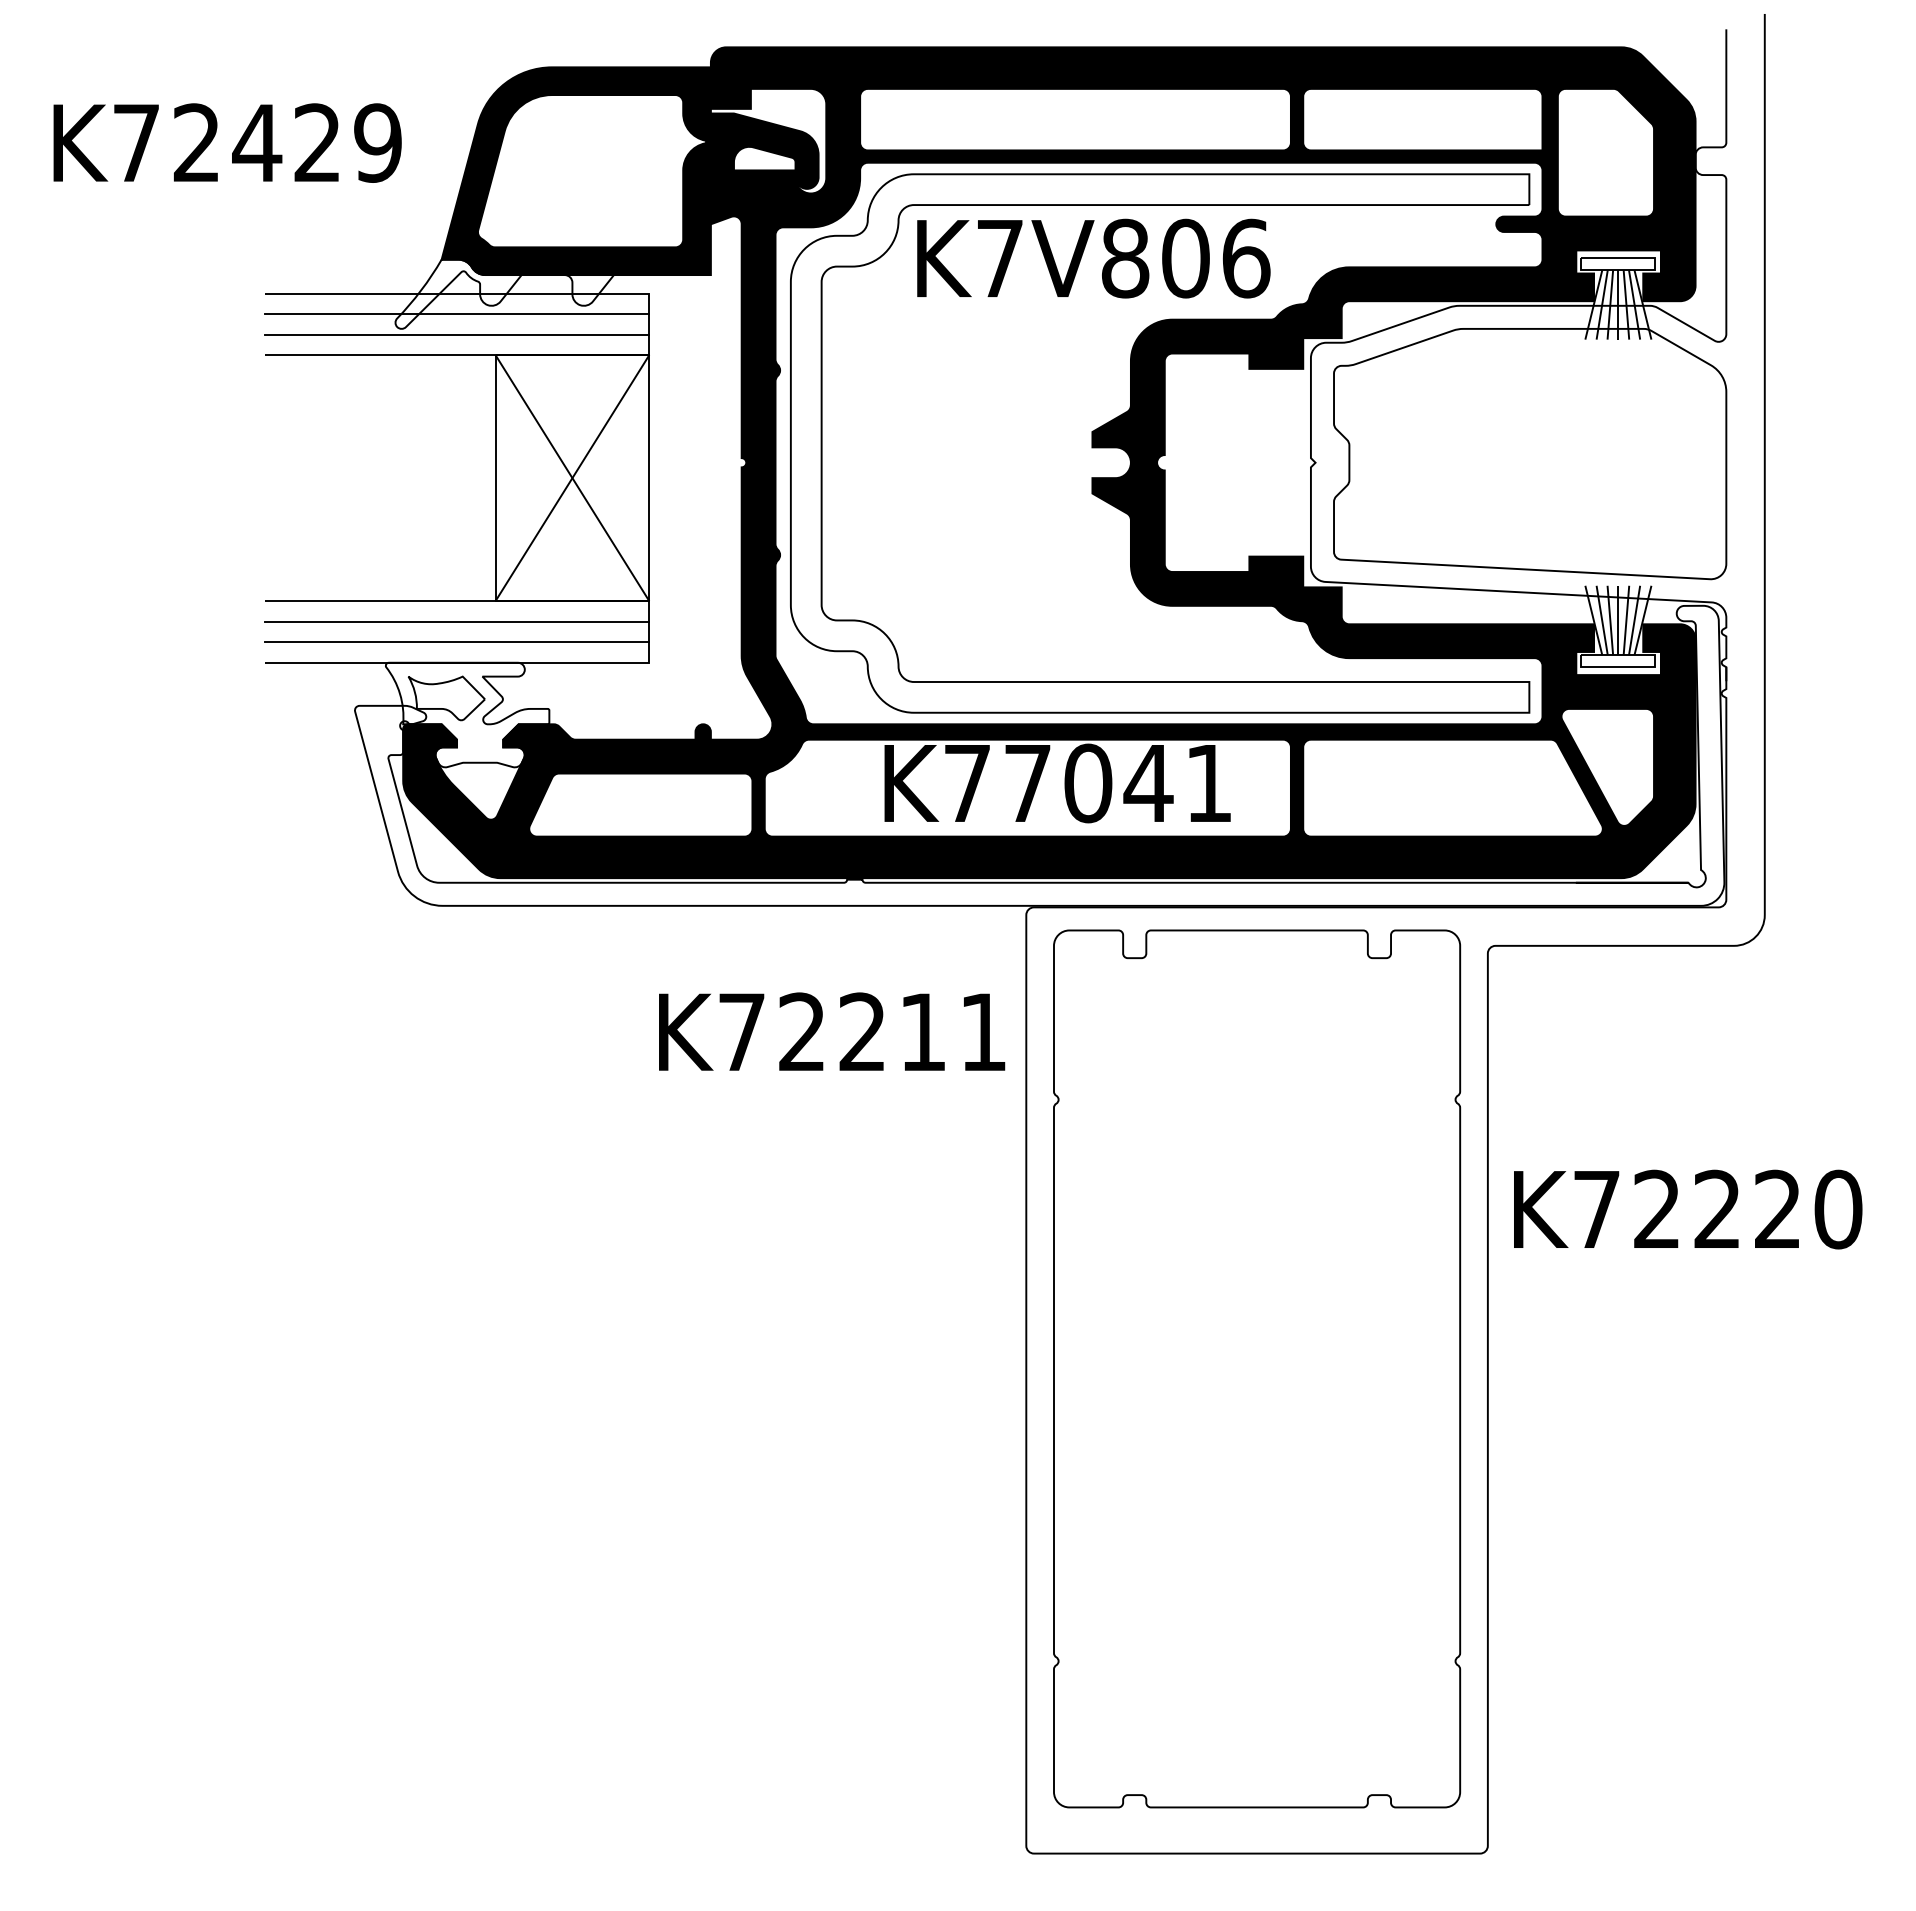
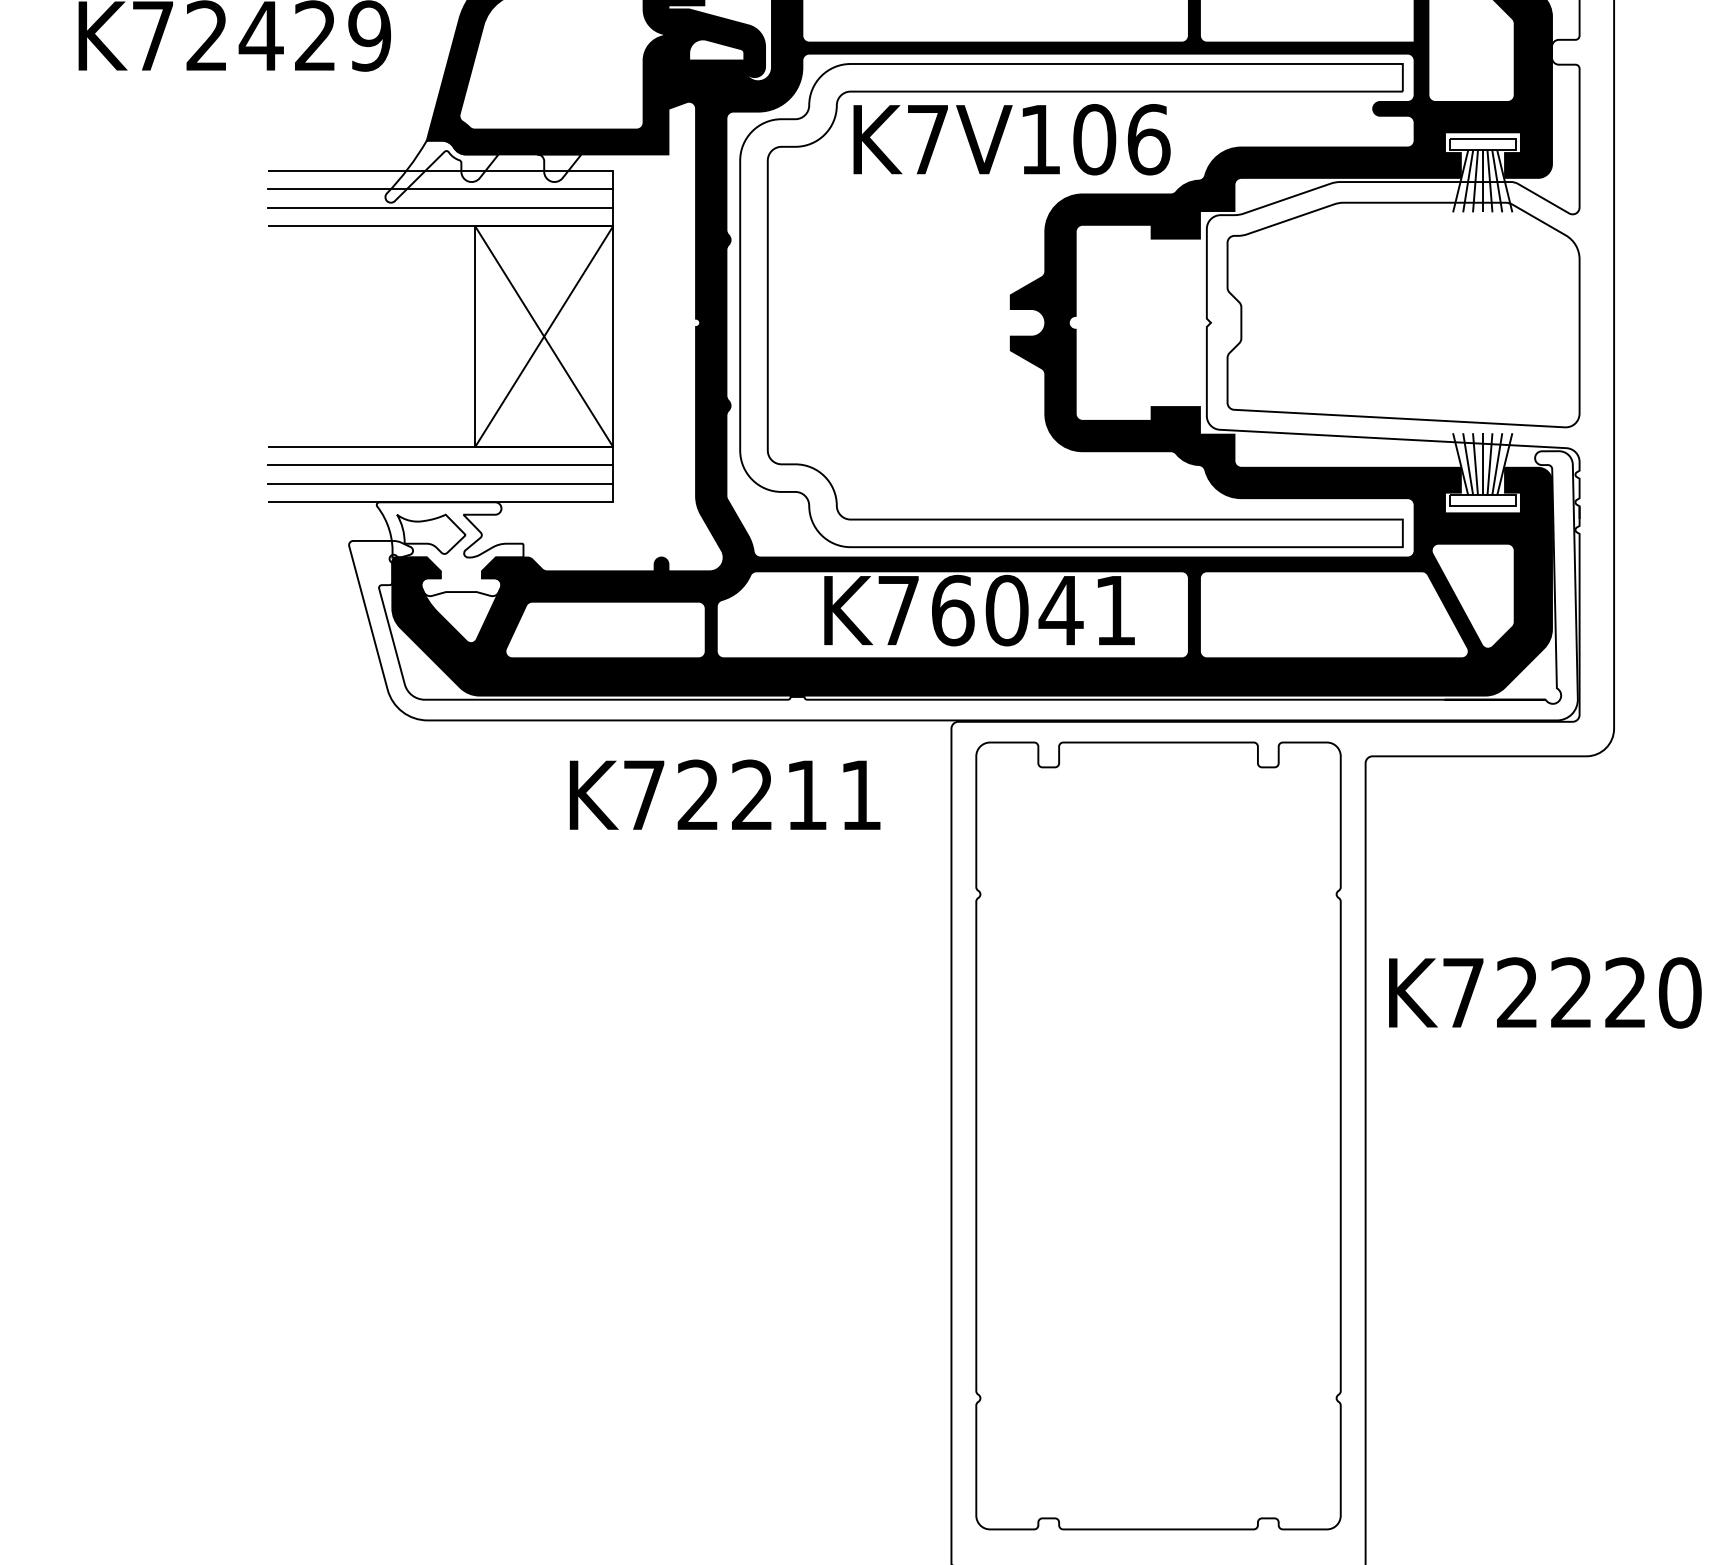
text: (1125, 258) -> (1040, 139), K7V806 -> K7V106
text: (1028, 783) -> (953, 610), K77041 -> K76041
text: (832, 1031) -> (725, 794), moved

